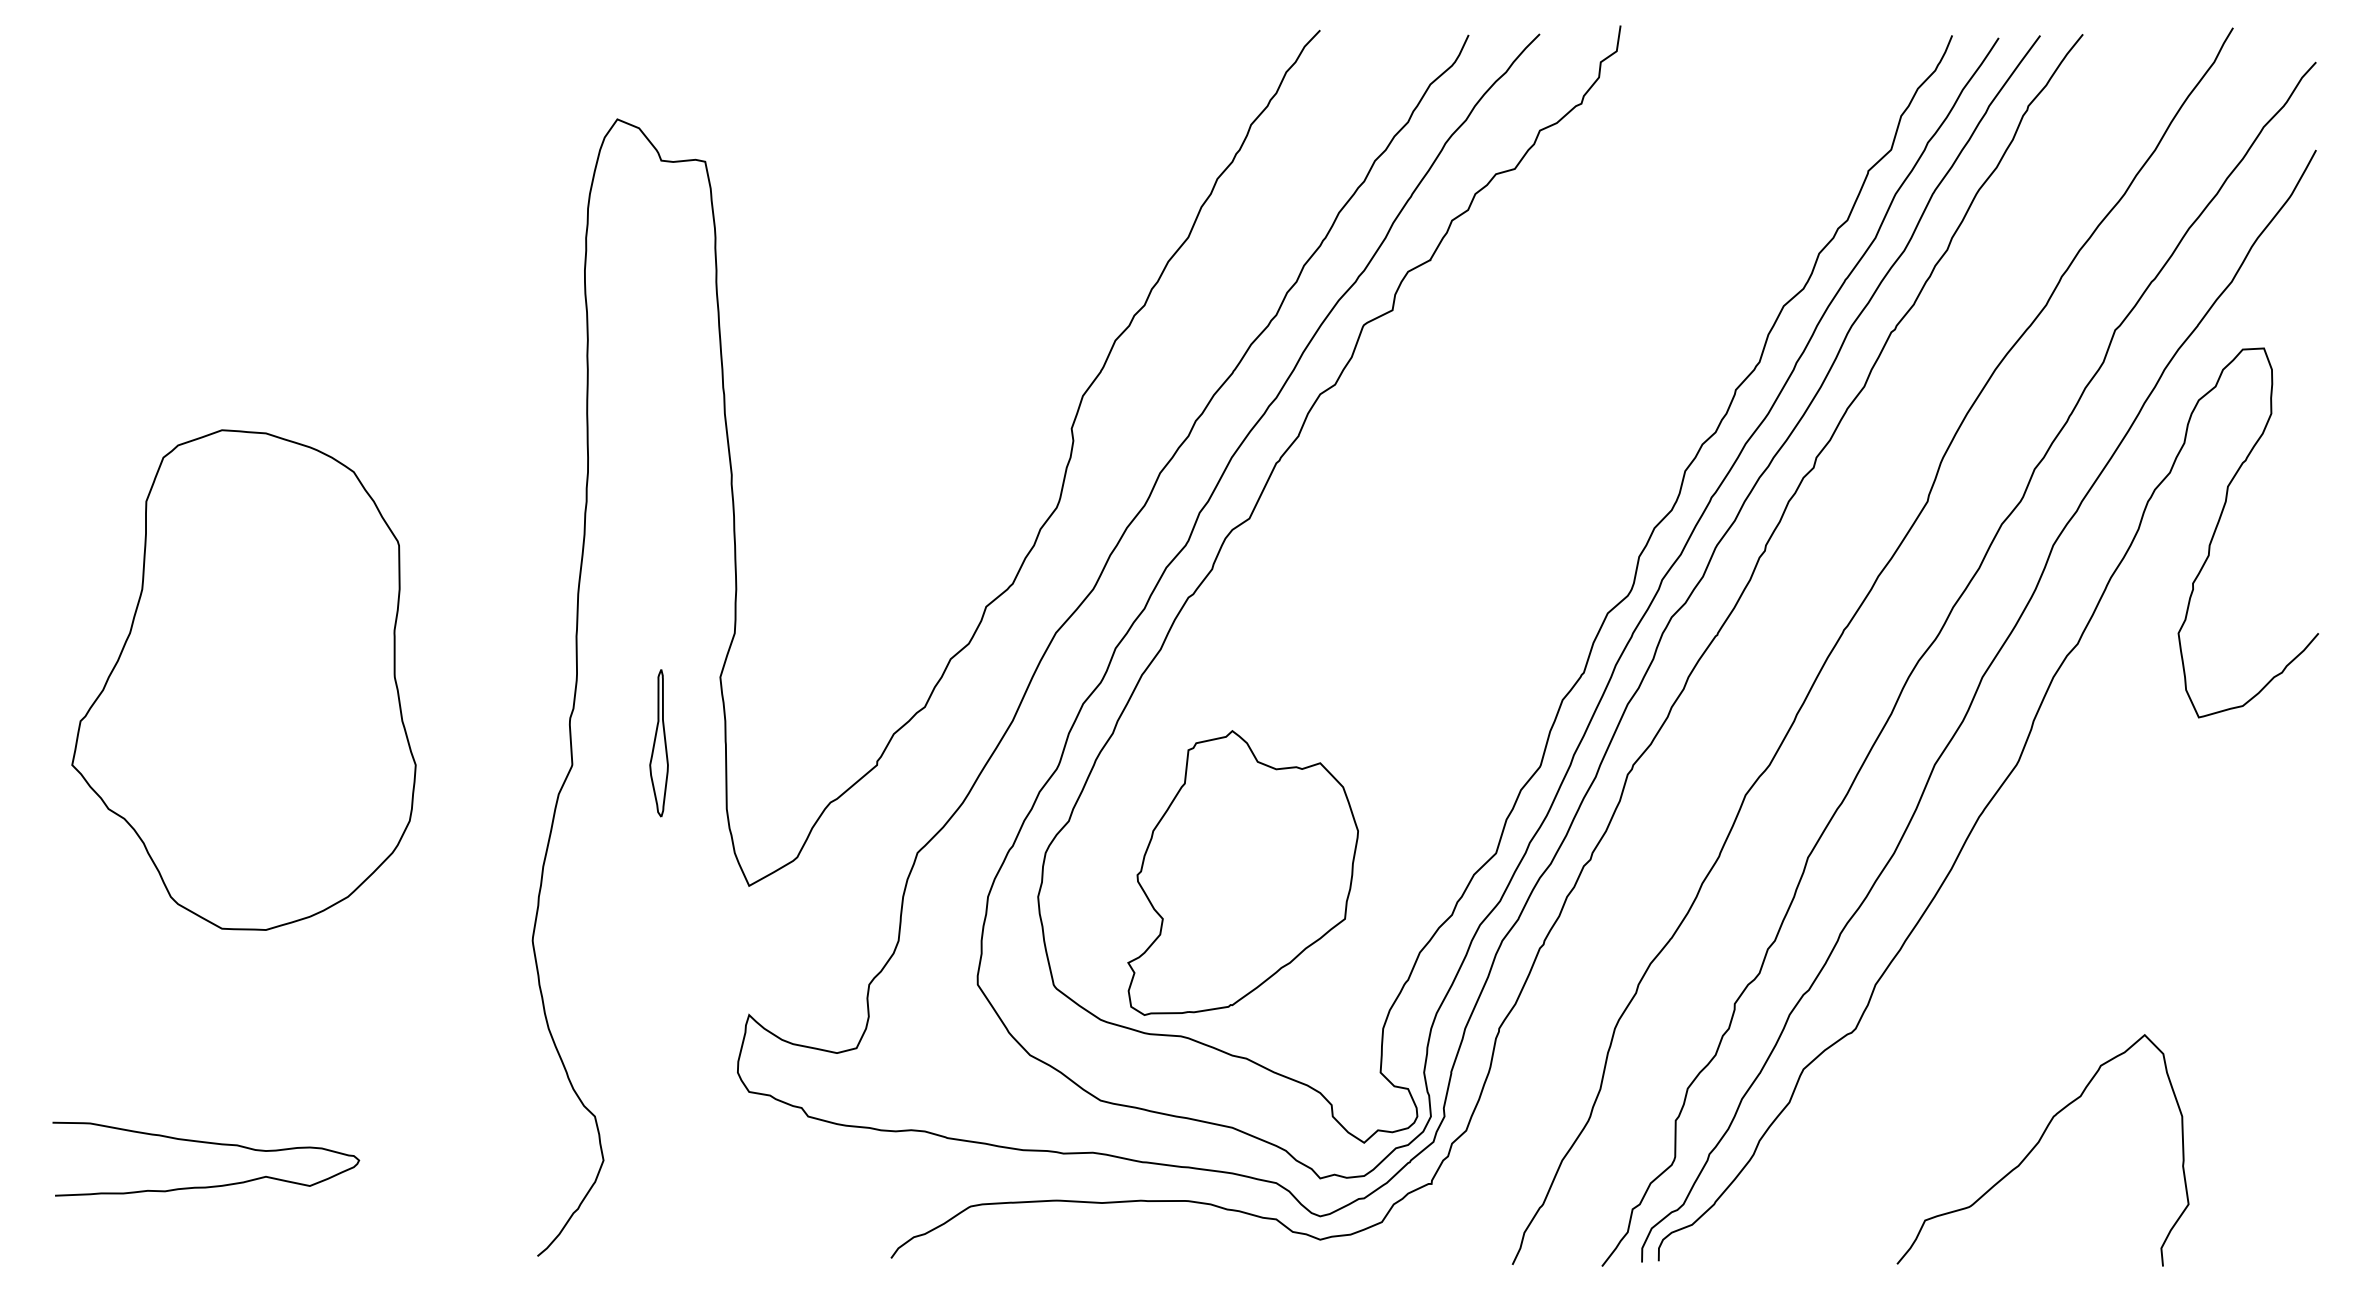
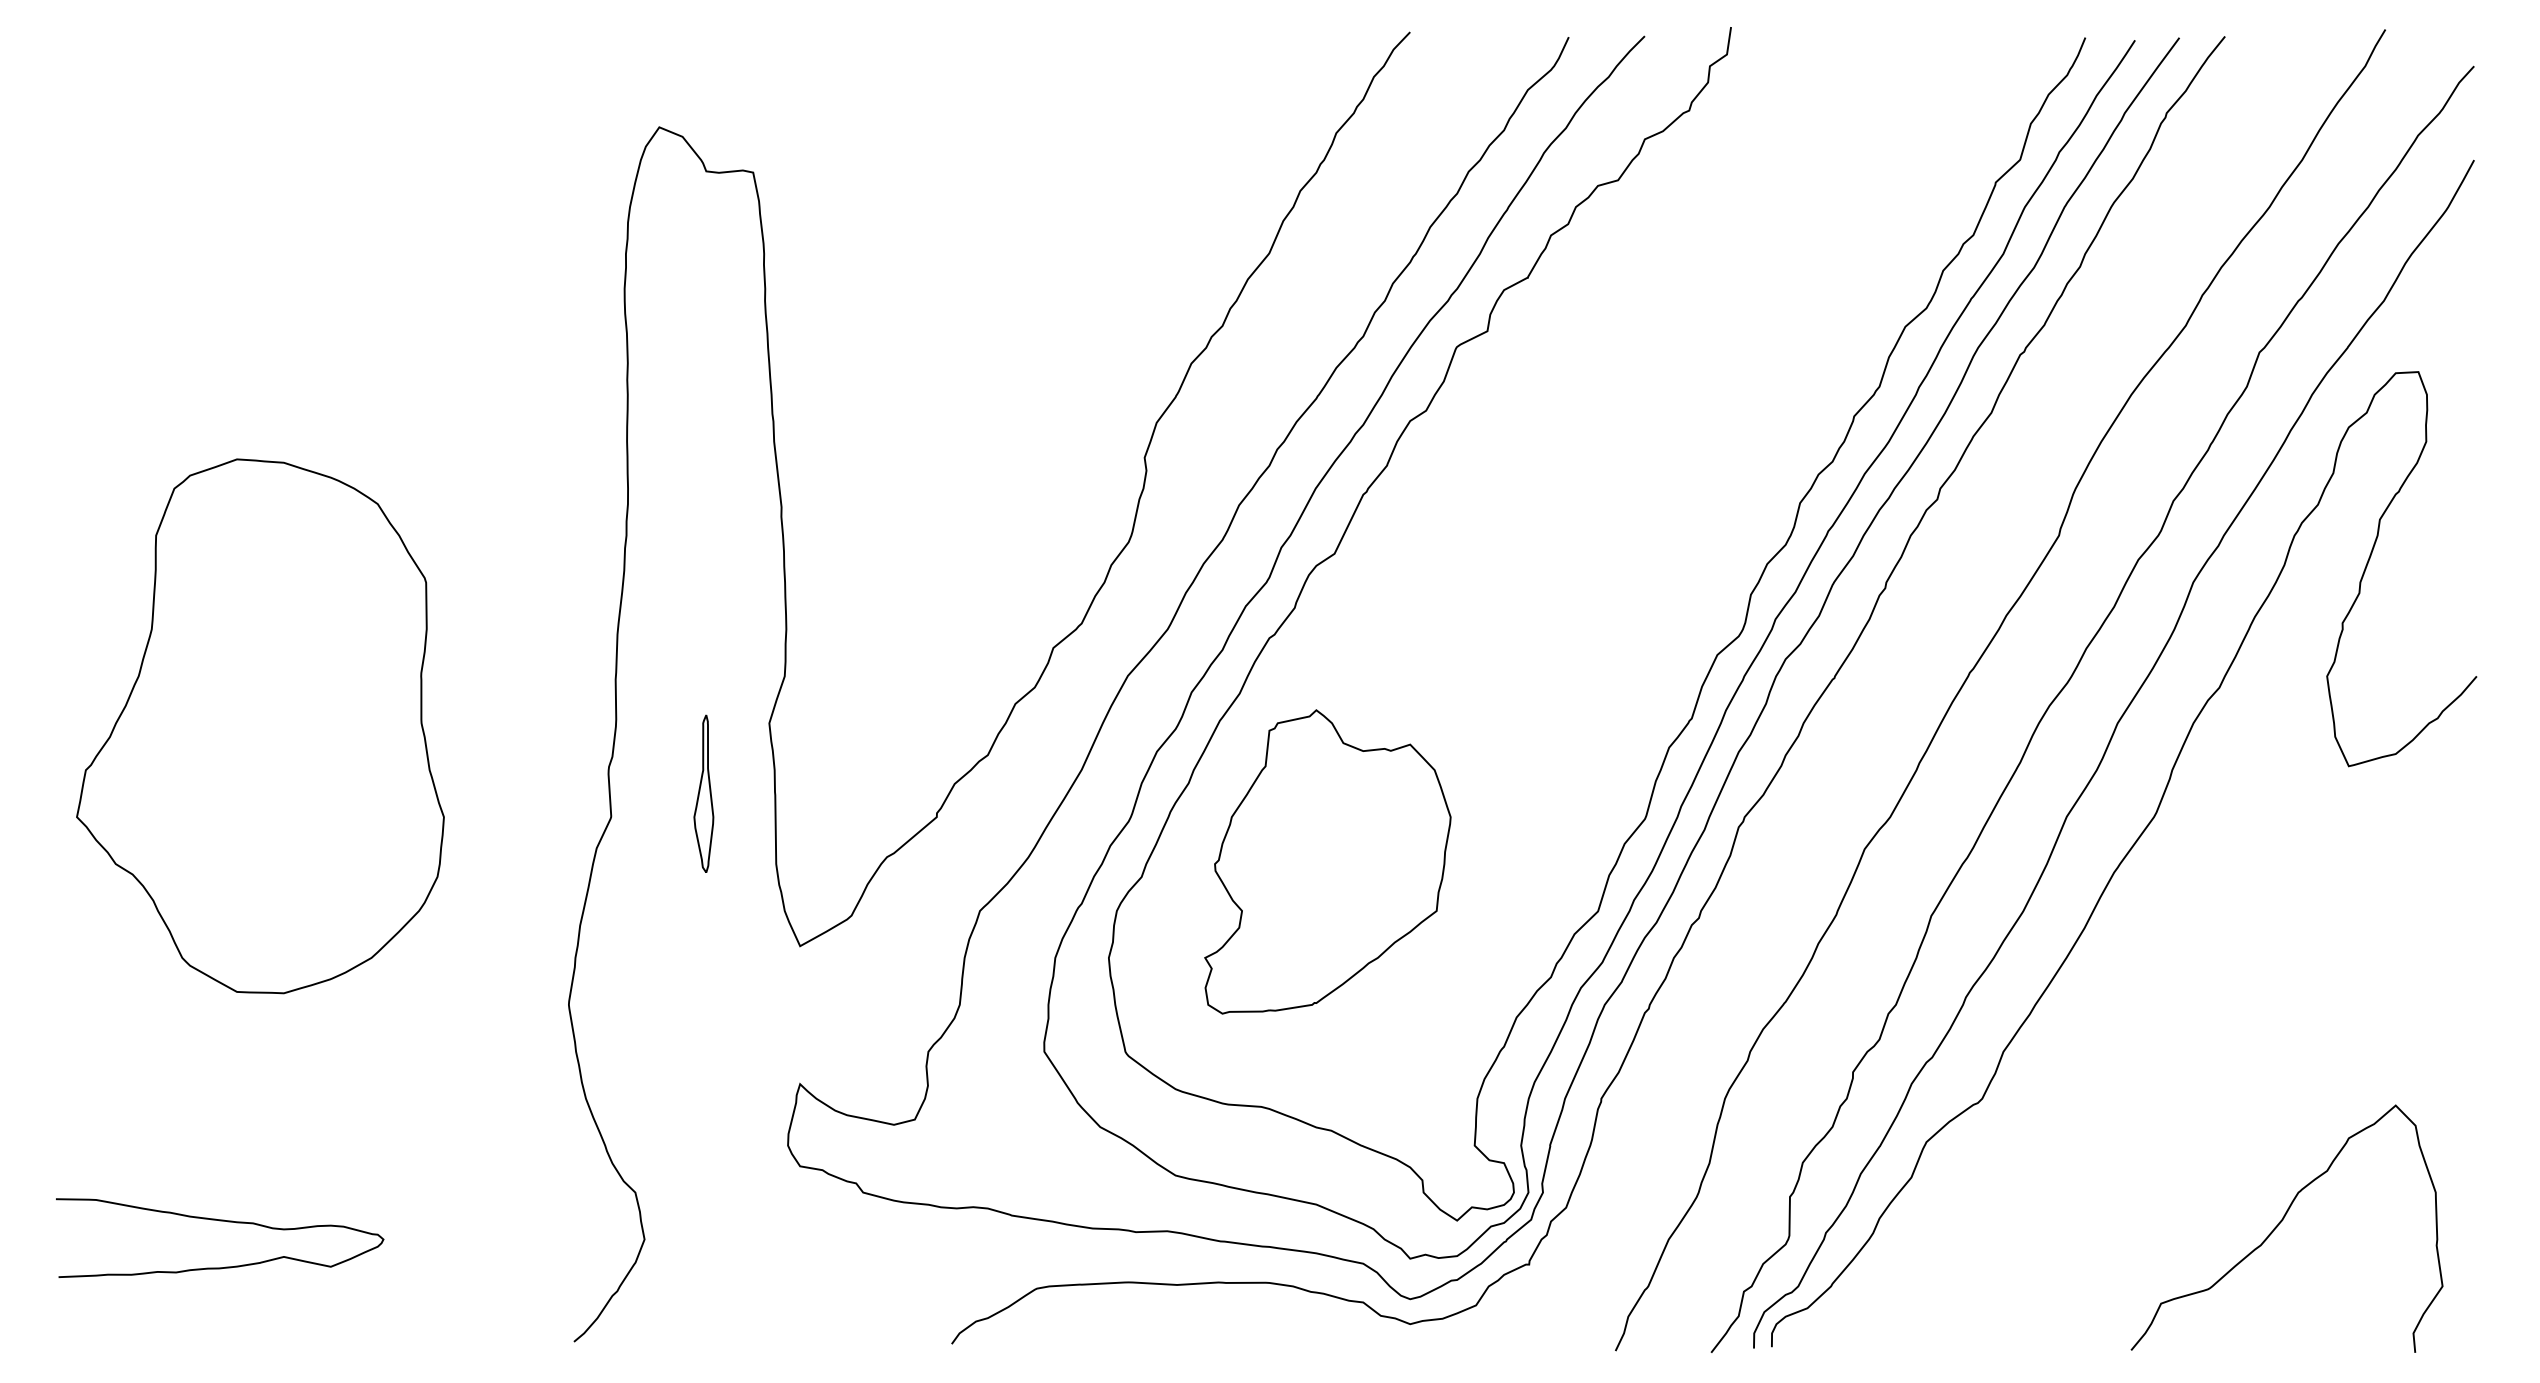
part: (1242, 872) -> (1327, 861), moved
curve: (2037, 1145) -> (2281, 1223), moved

